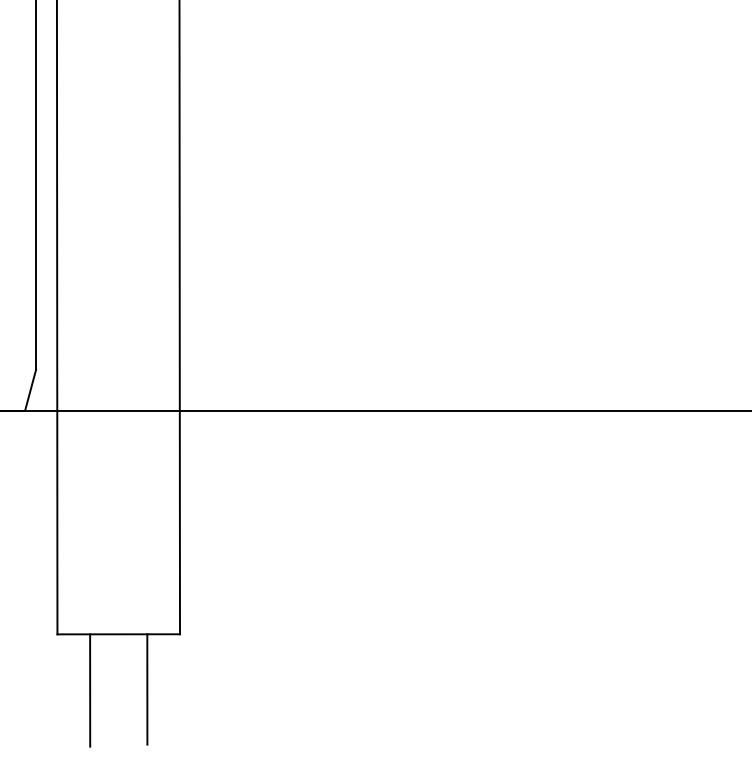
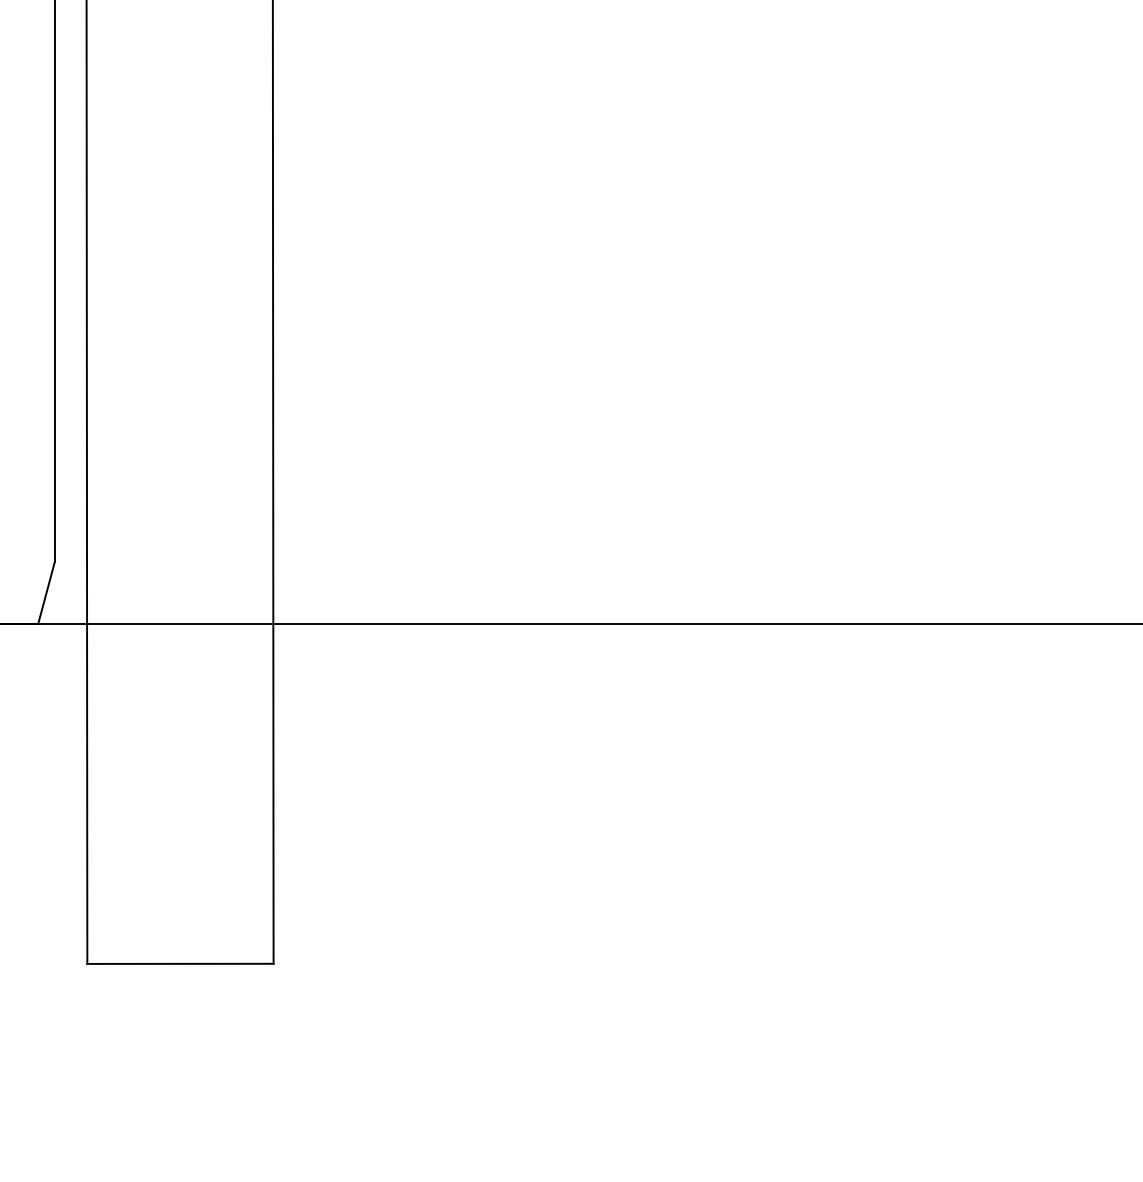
line: (147, 689) -> (224, 1047), removed
line: (90, 690) -> (137, 1049), removed

